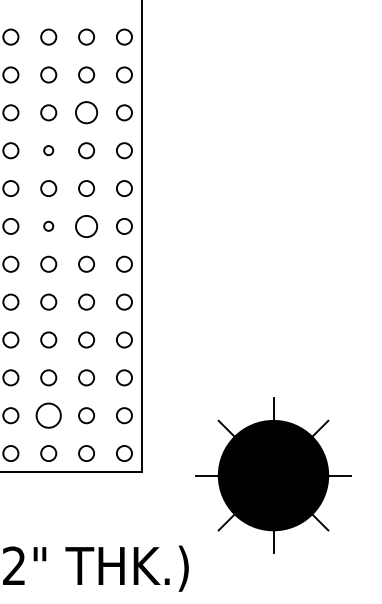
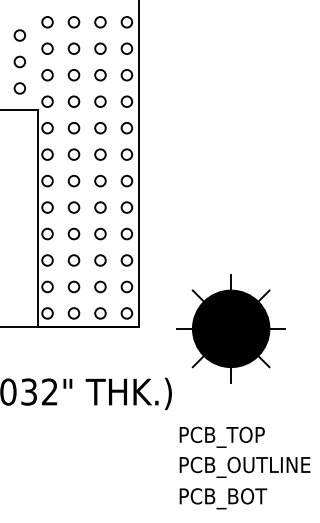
circle: (86, 113) -> (100, 75), size x0.71
circle: (47, 150) -> (73, 101), size x1.67
circle: (47, 226) -> (73, 154), size x1.67
circle: (86, 226) -> (100, 154), size x0.71
circle: (47, 415) -> (73, 286), size x0.62

